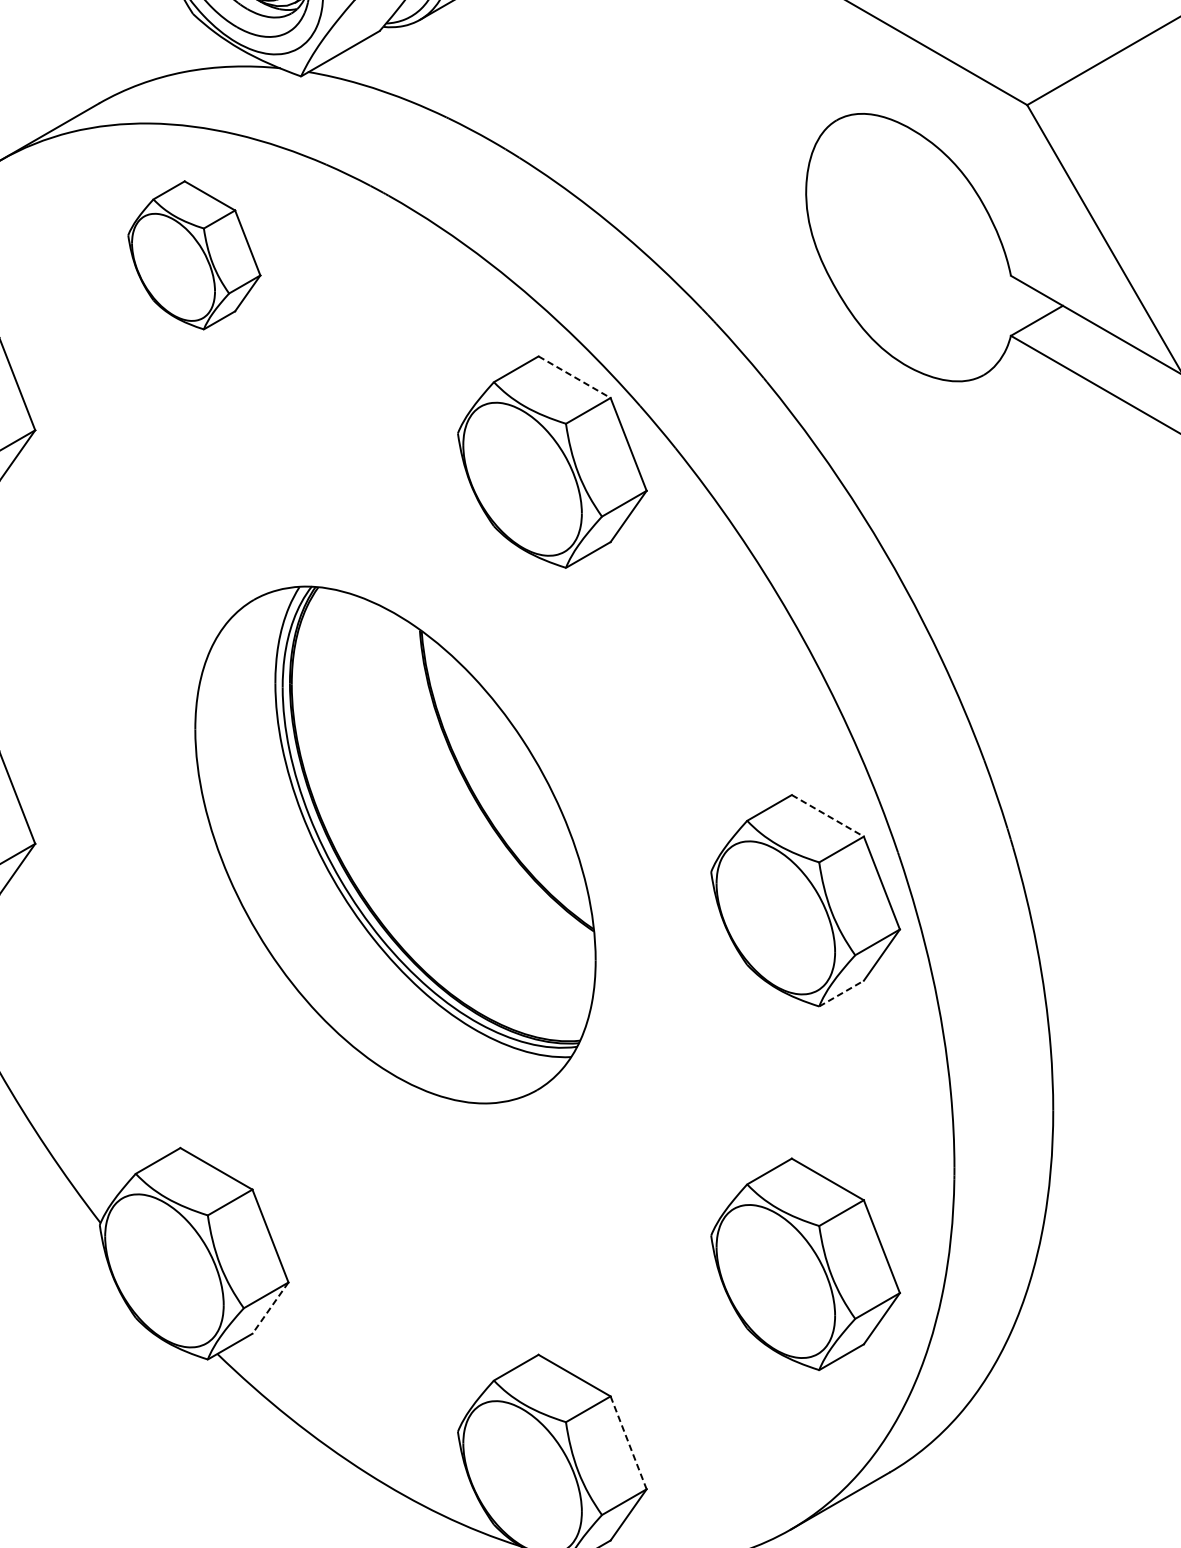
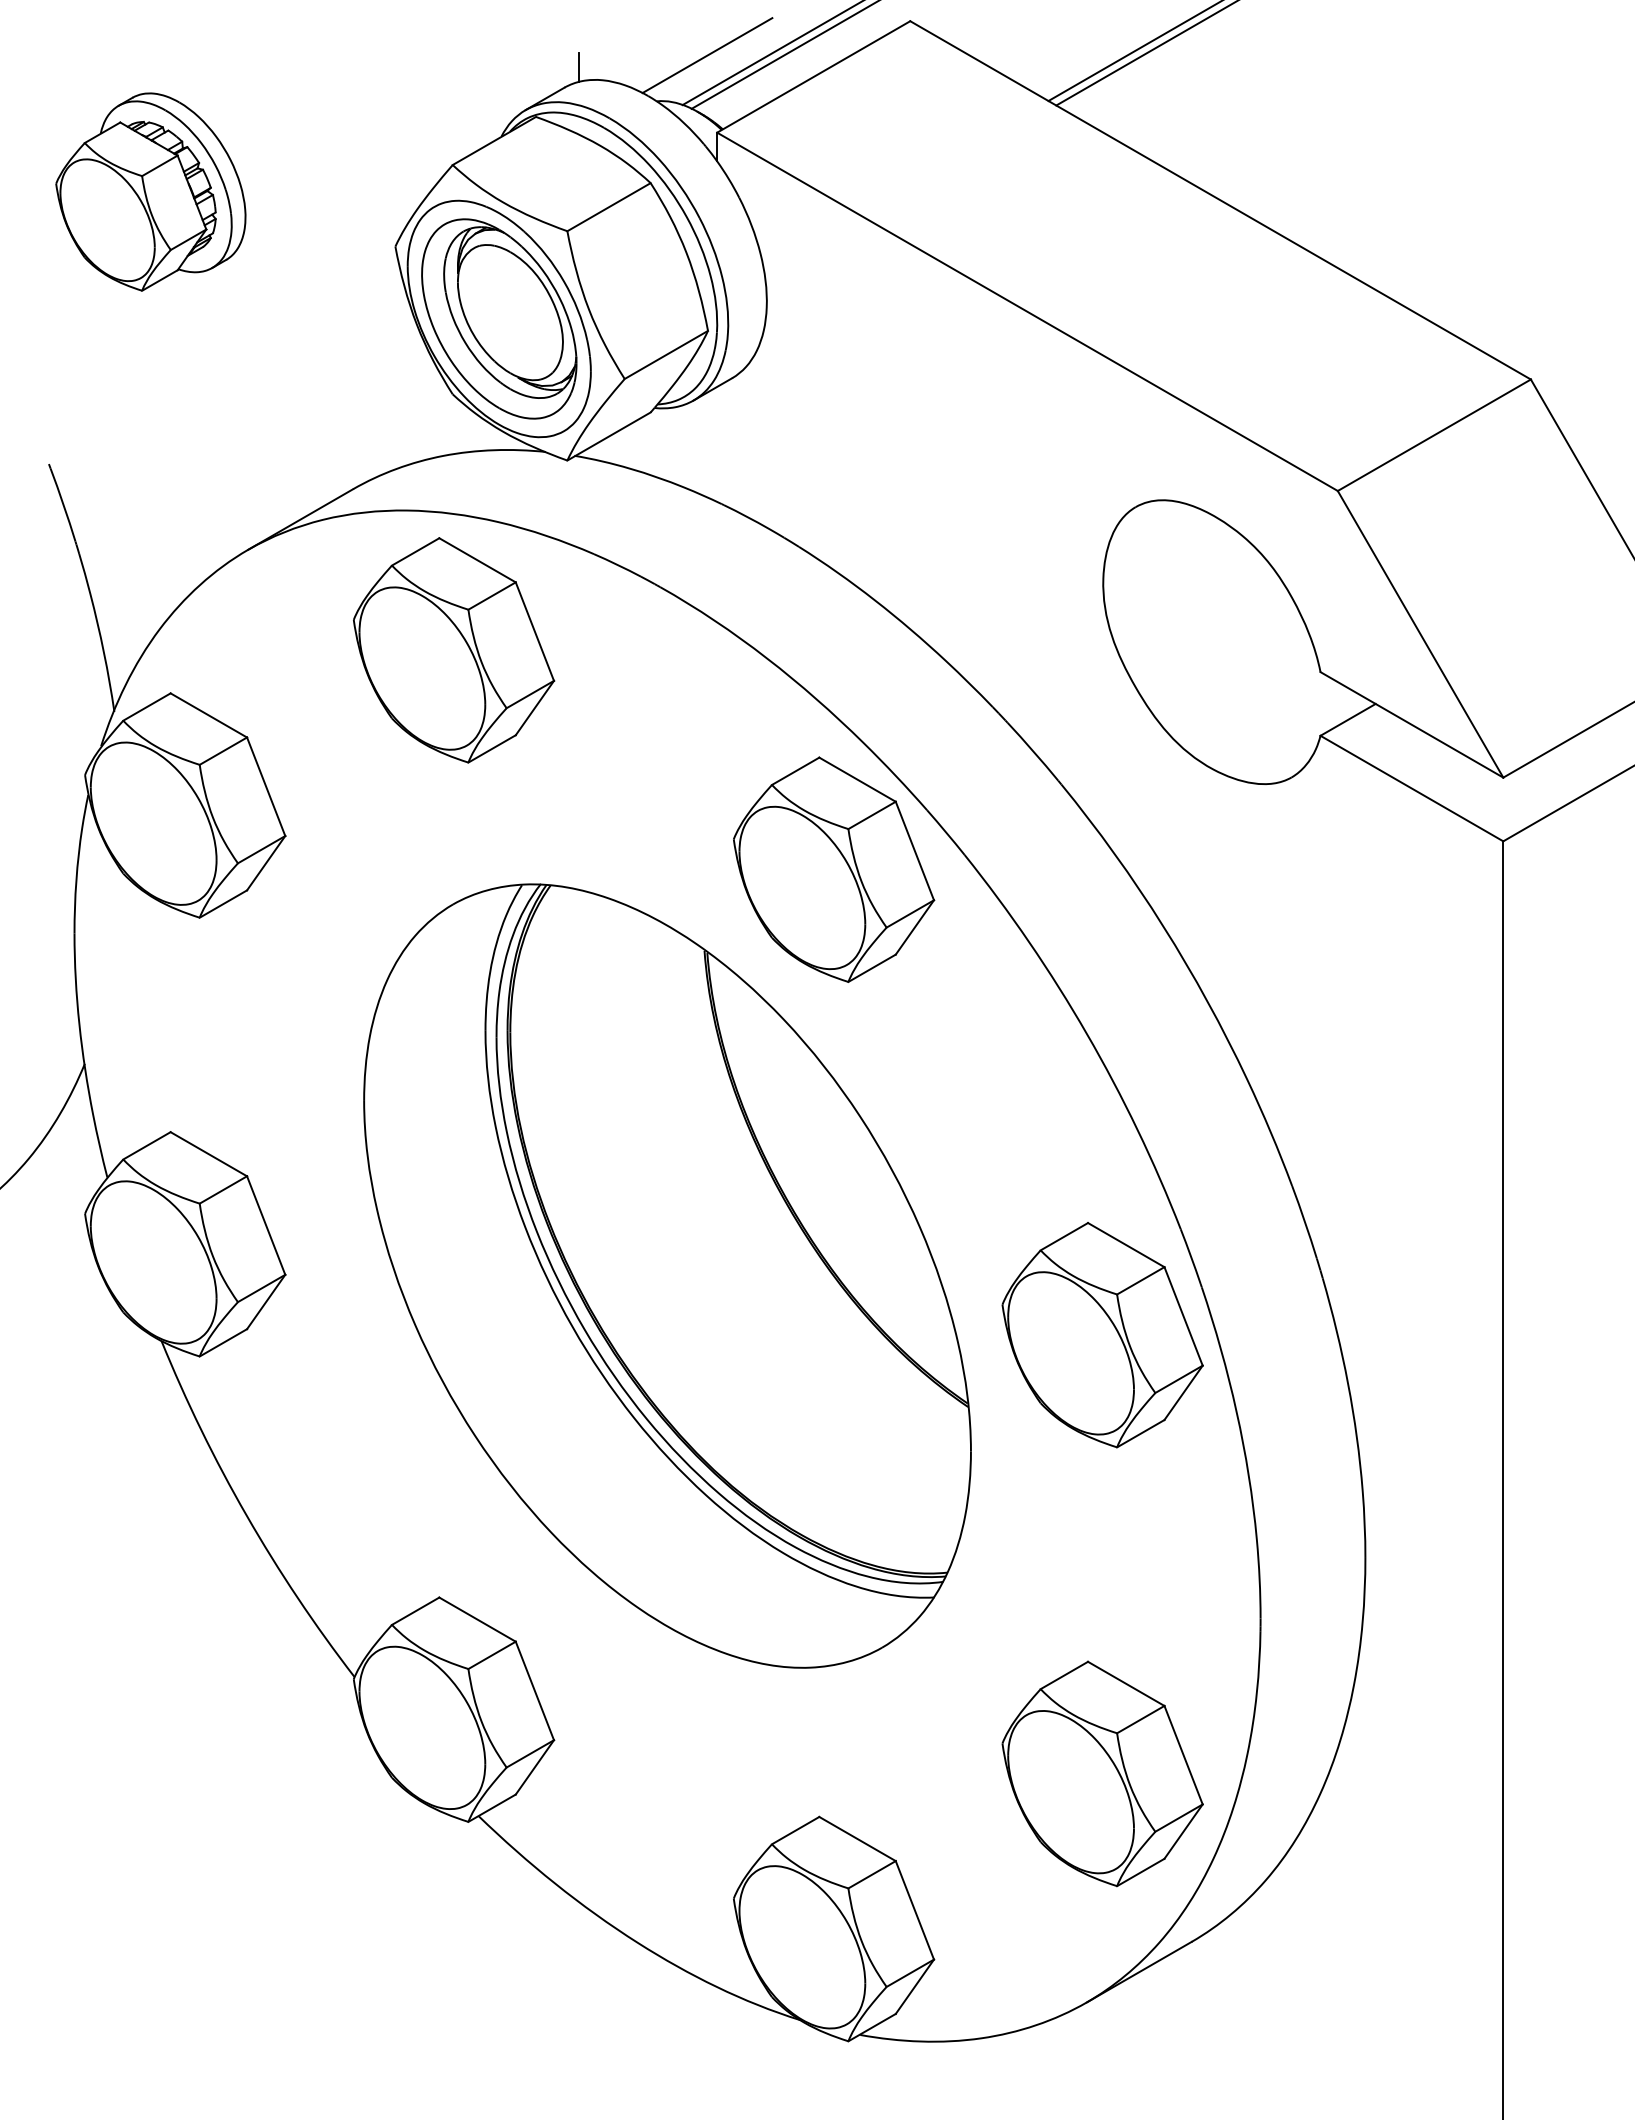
part: (194, 255) -> (454, 650), size x1.43
line: (574, 377) -> (857, 779), dashed -> solid
line: (828, 816) -> (1126, 1245), dashed -> solid
part: (395, 844) -> (667, 1275), size x1.43
line: (842, 993) -> (1141, 1433), dashed -> solid
part: (805, 1263) -> (1102, 1773), moved
line: (270, 1308) -> (534, 1767), dashed -> solid
line: (628, 1442) -> (914, 1910), dashed -> solid

